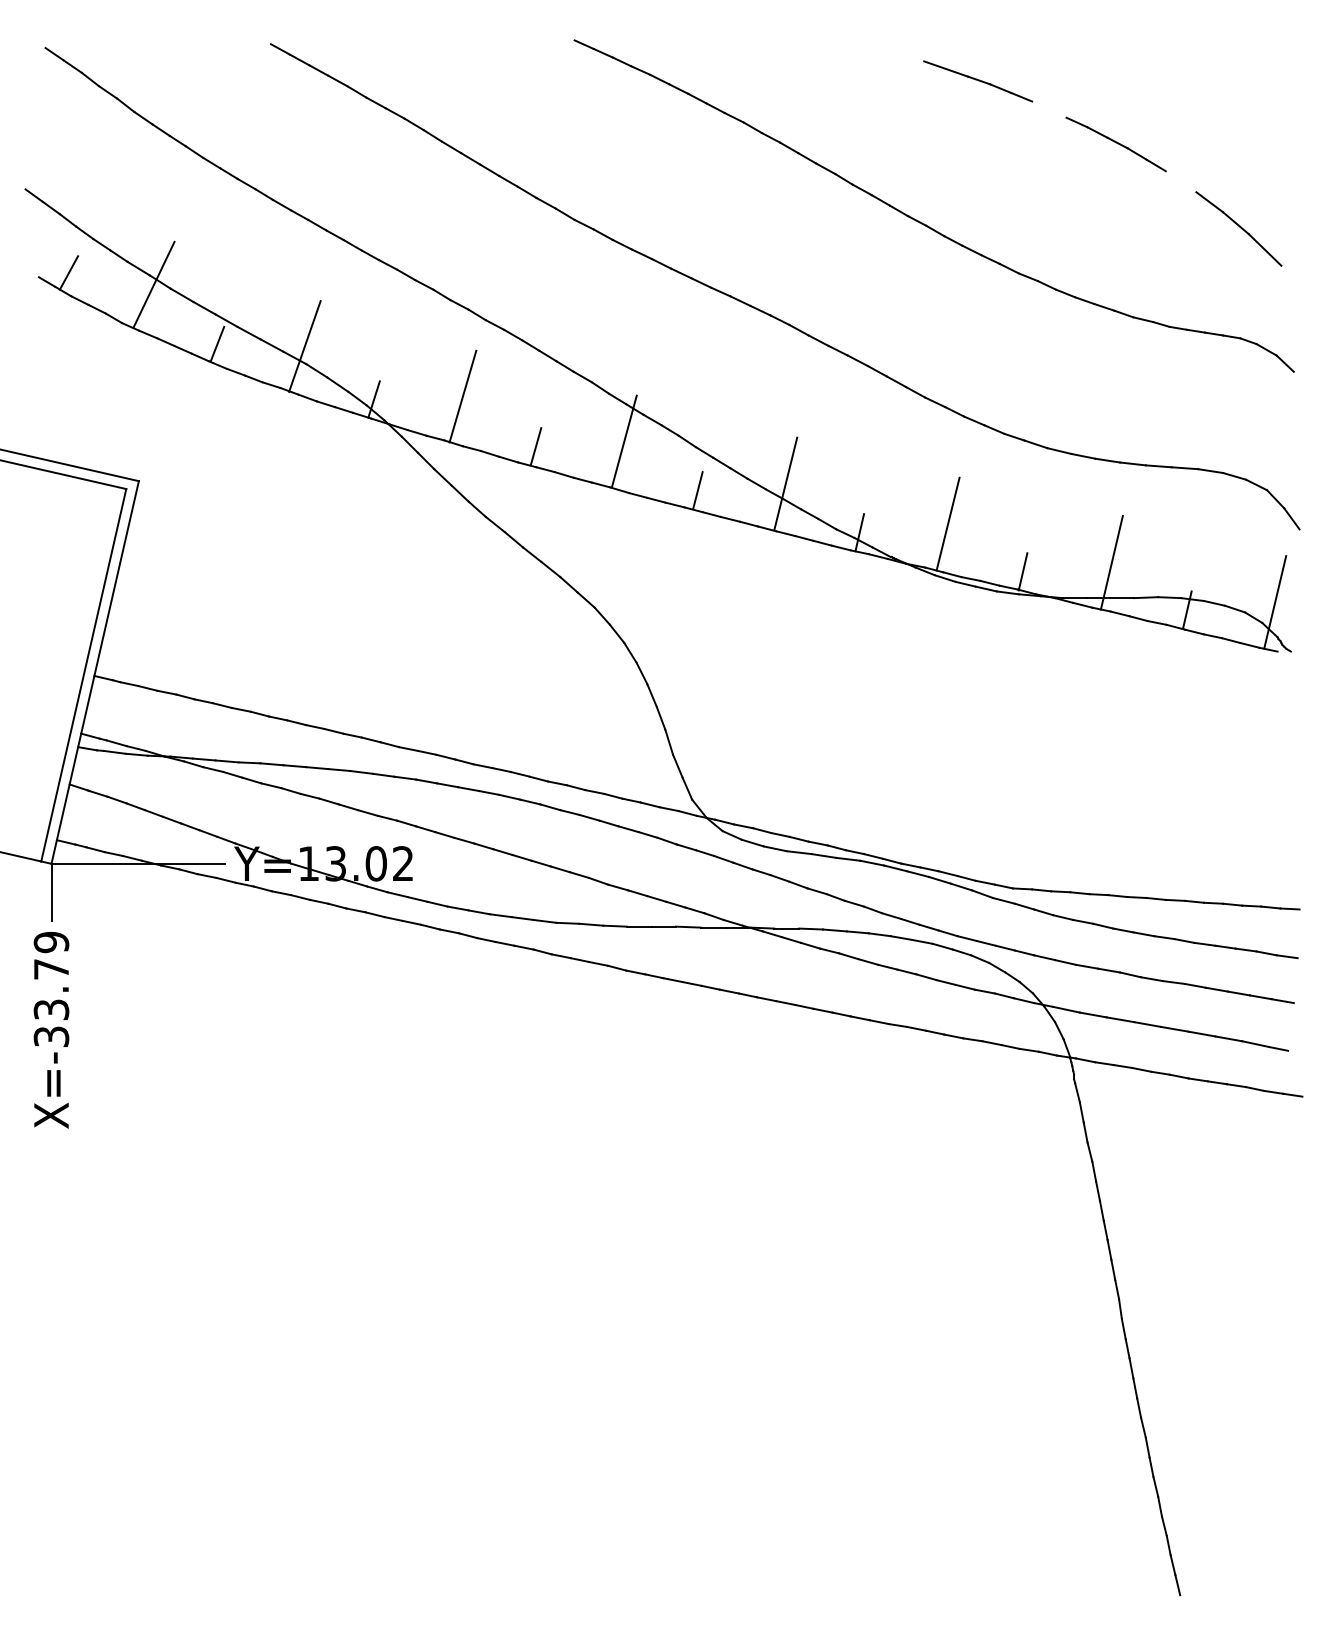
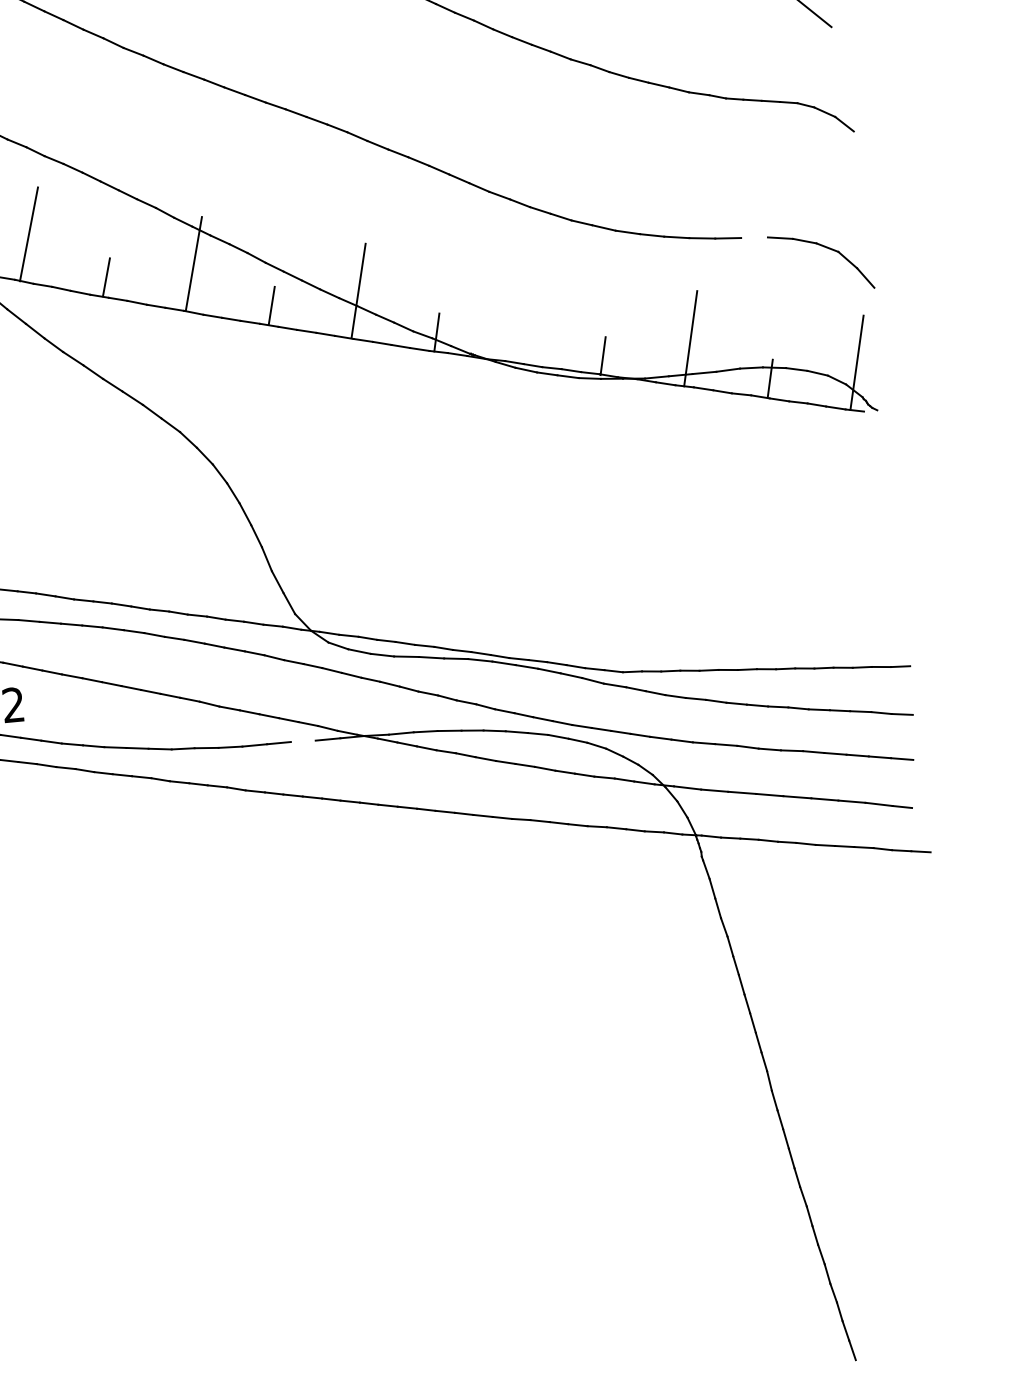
line: (1184, 468) -> (754, 238), removed
line: (947, 523) -> (523, 315), removed
line: (687, 926) -> (302, 740), removed

